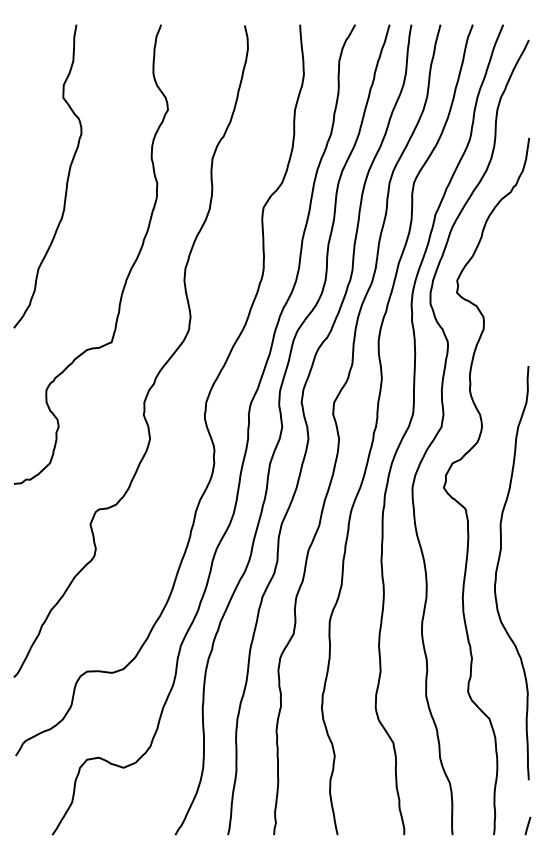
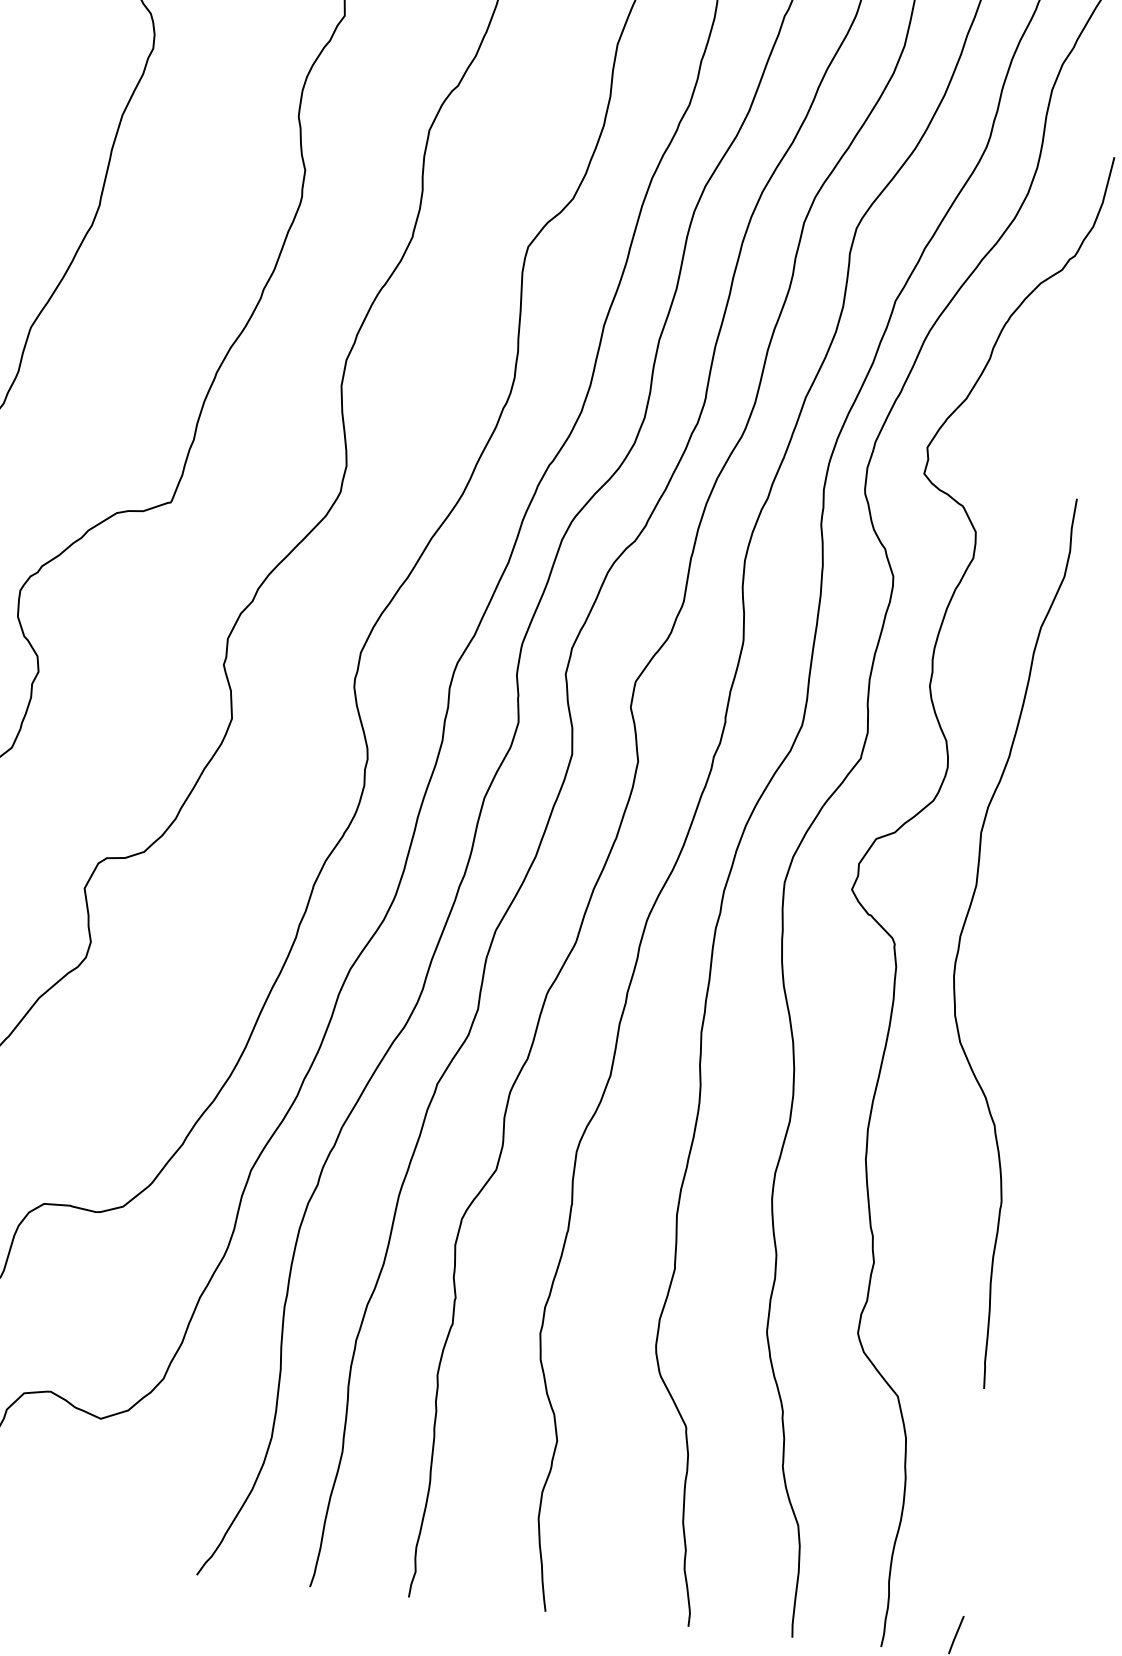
curve: (497, 572) -> (963, 935), moved

